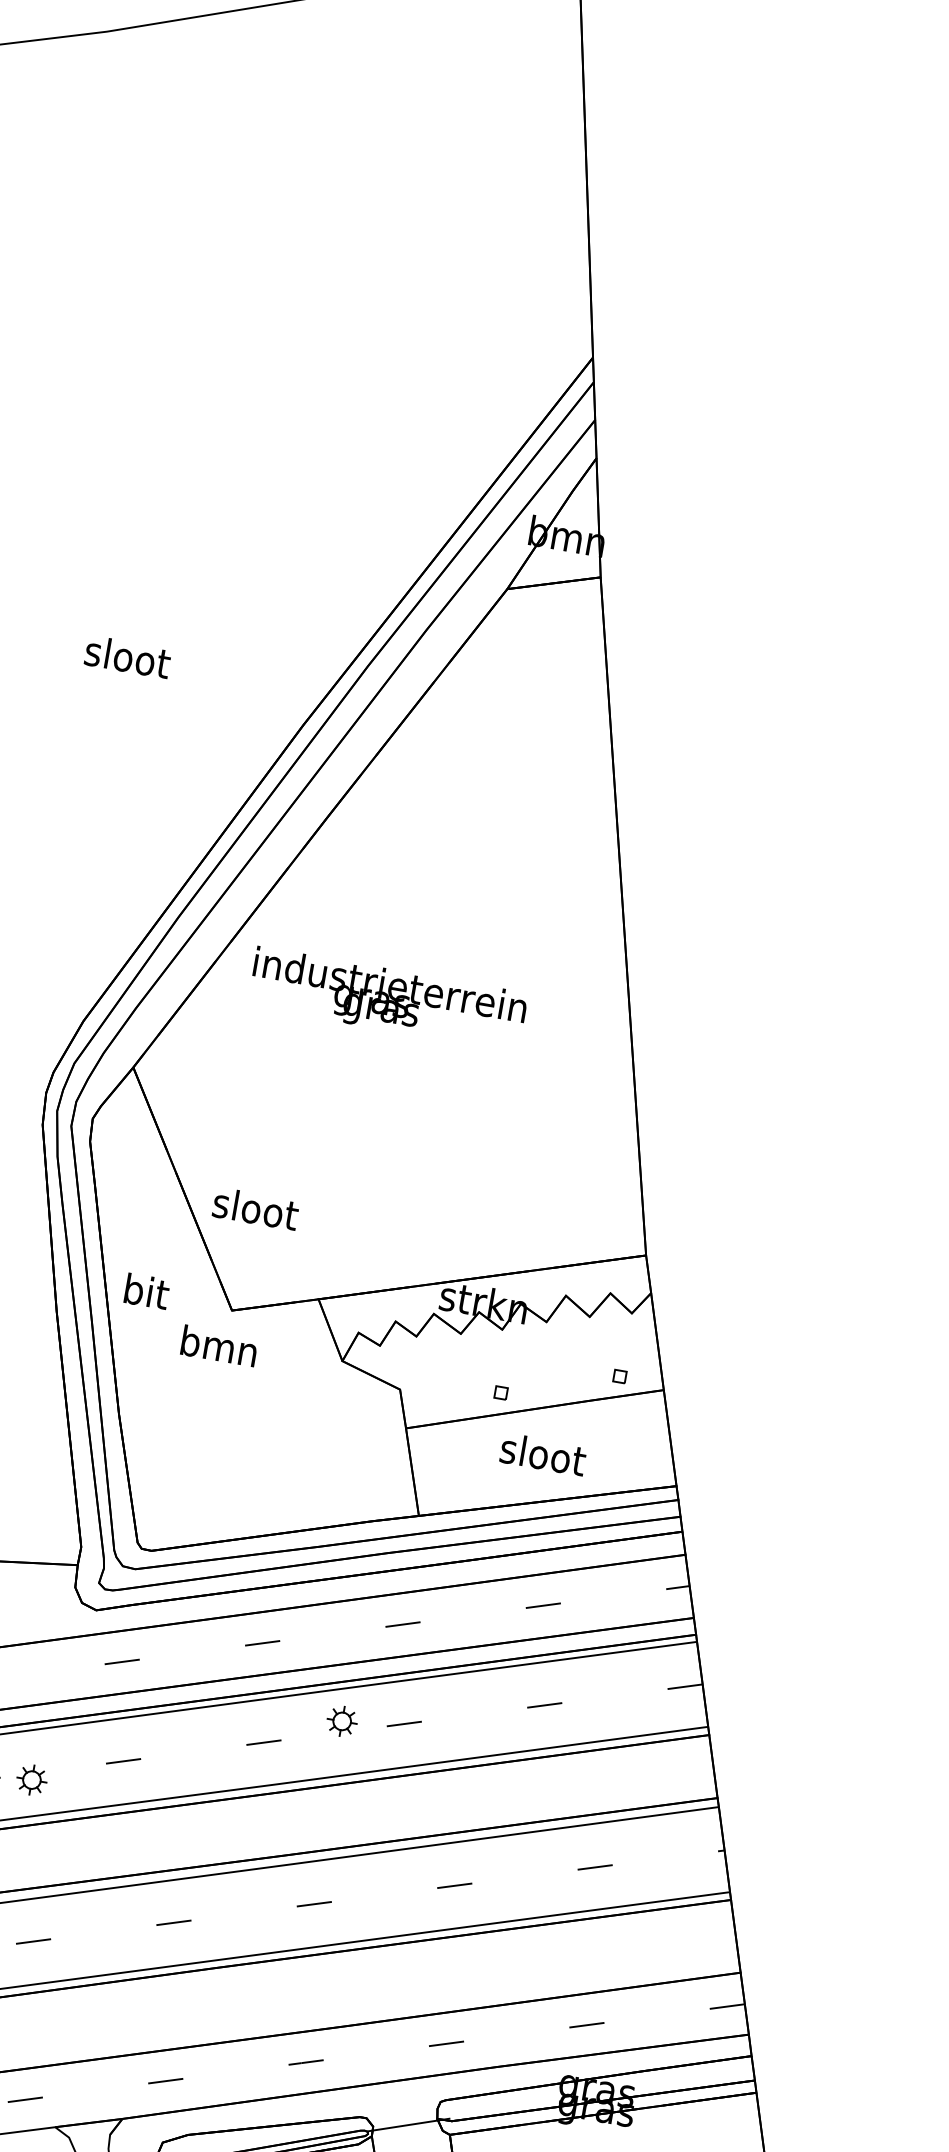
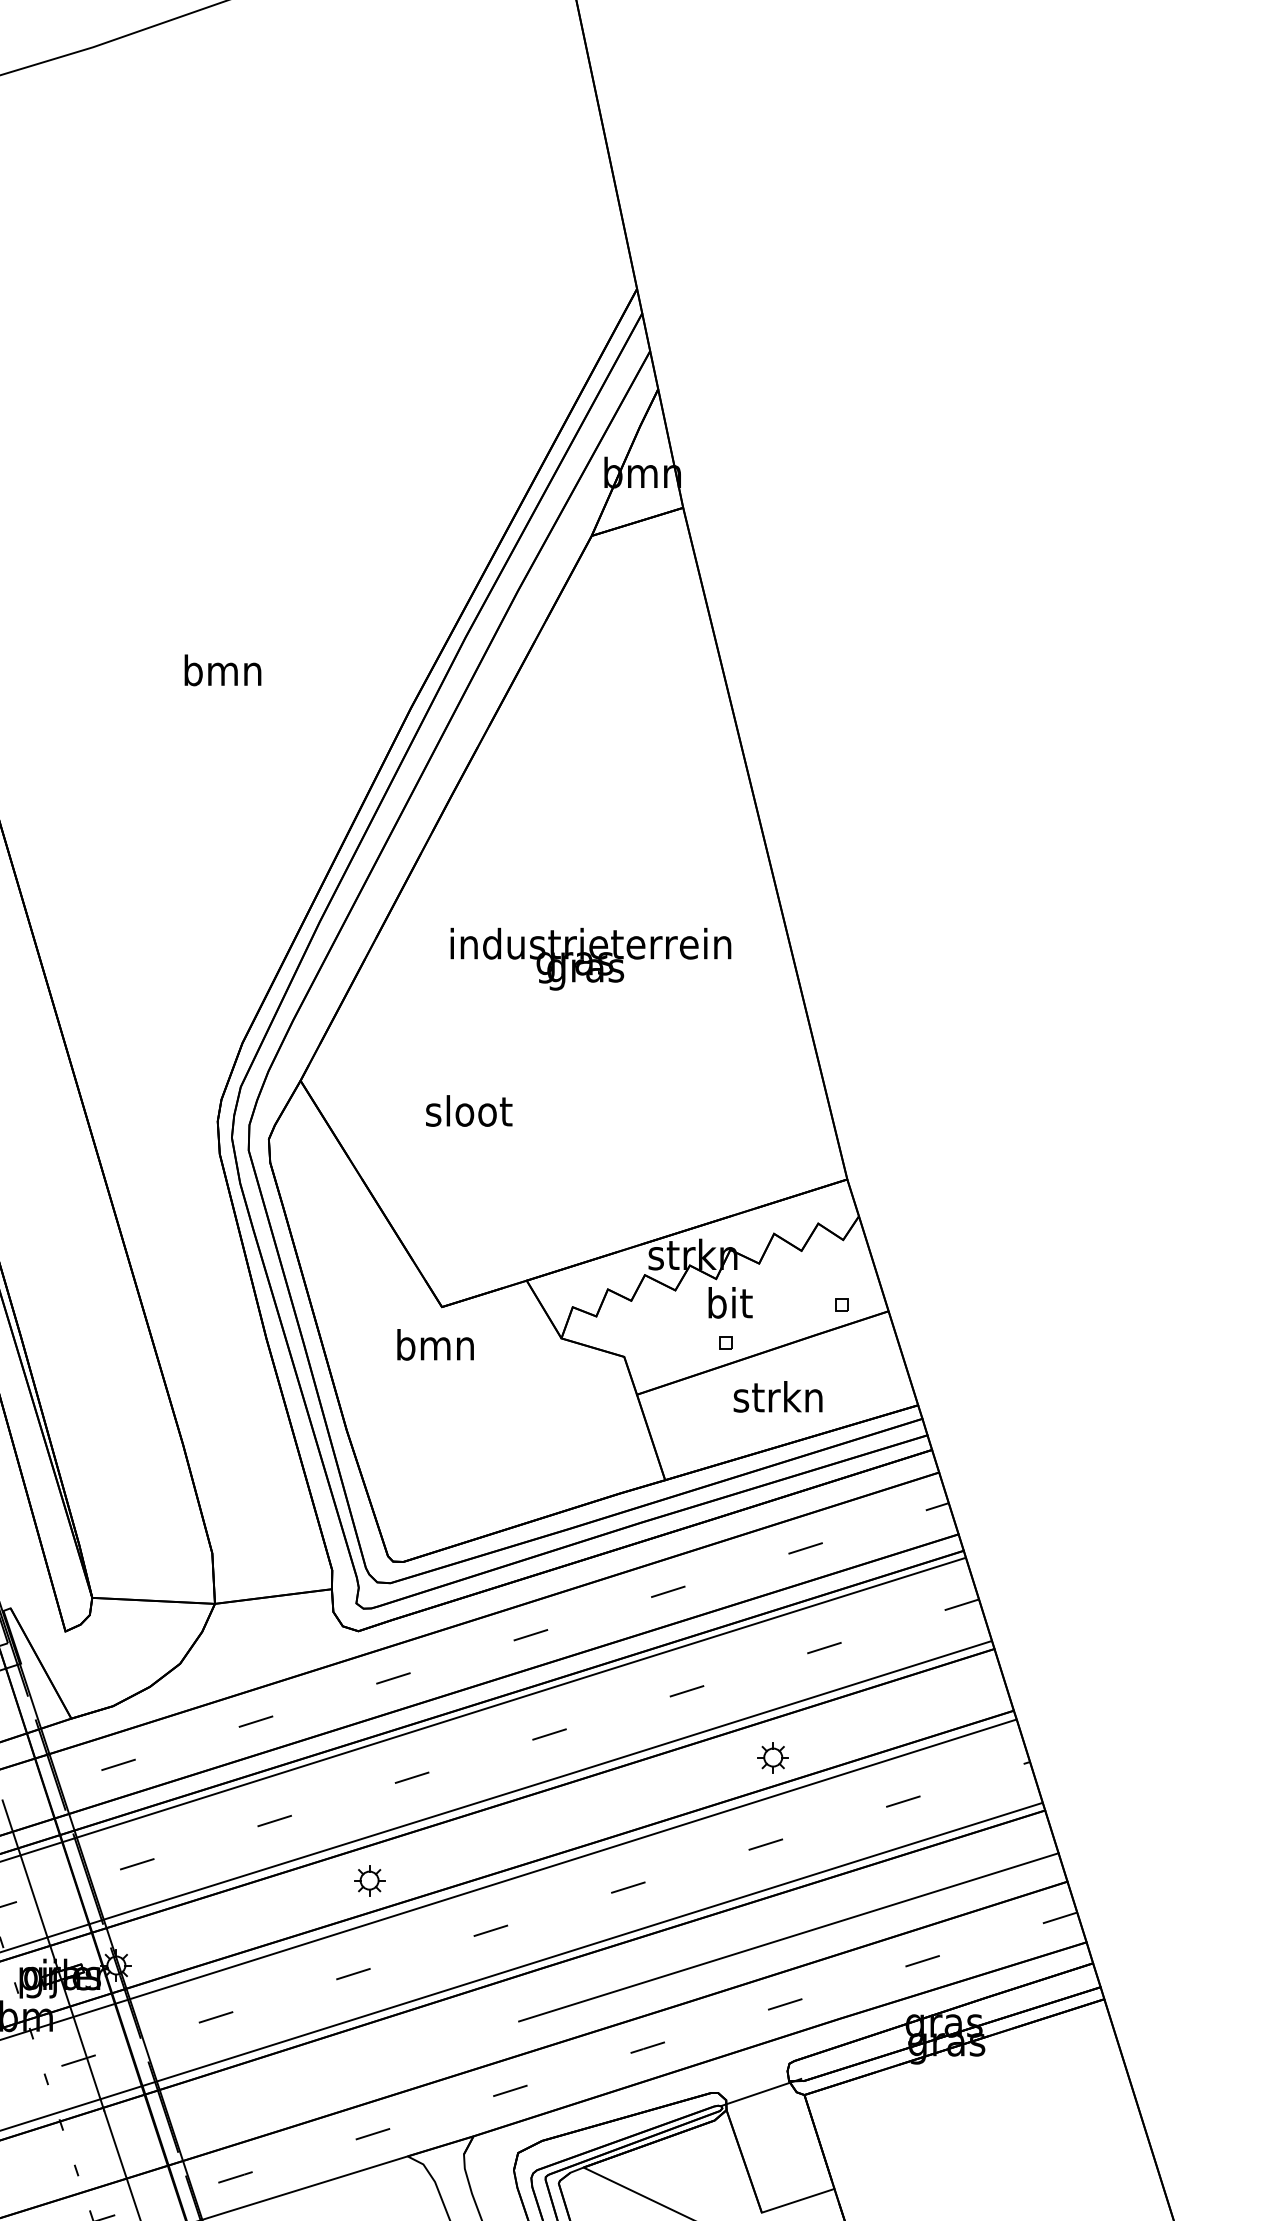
text: (128, 657) -> (223, 670), sloot -> bmn
text: (387, 998) -> (590, 958), moved
text: (256, 1208) -> (469, 1110), moved
text: (147, 1291) -> (730, 1302), moved
text: (541, 1453) -> (777, 1396), sloot -> strkn
part: (341, 1721) -> (772, 1757), moved
part: (31, 1779) -> (369, 1880), moved
line: (461, 1979) -> (788, 1937), added

